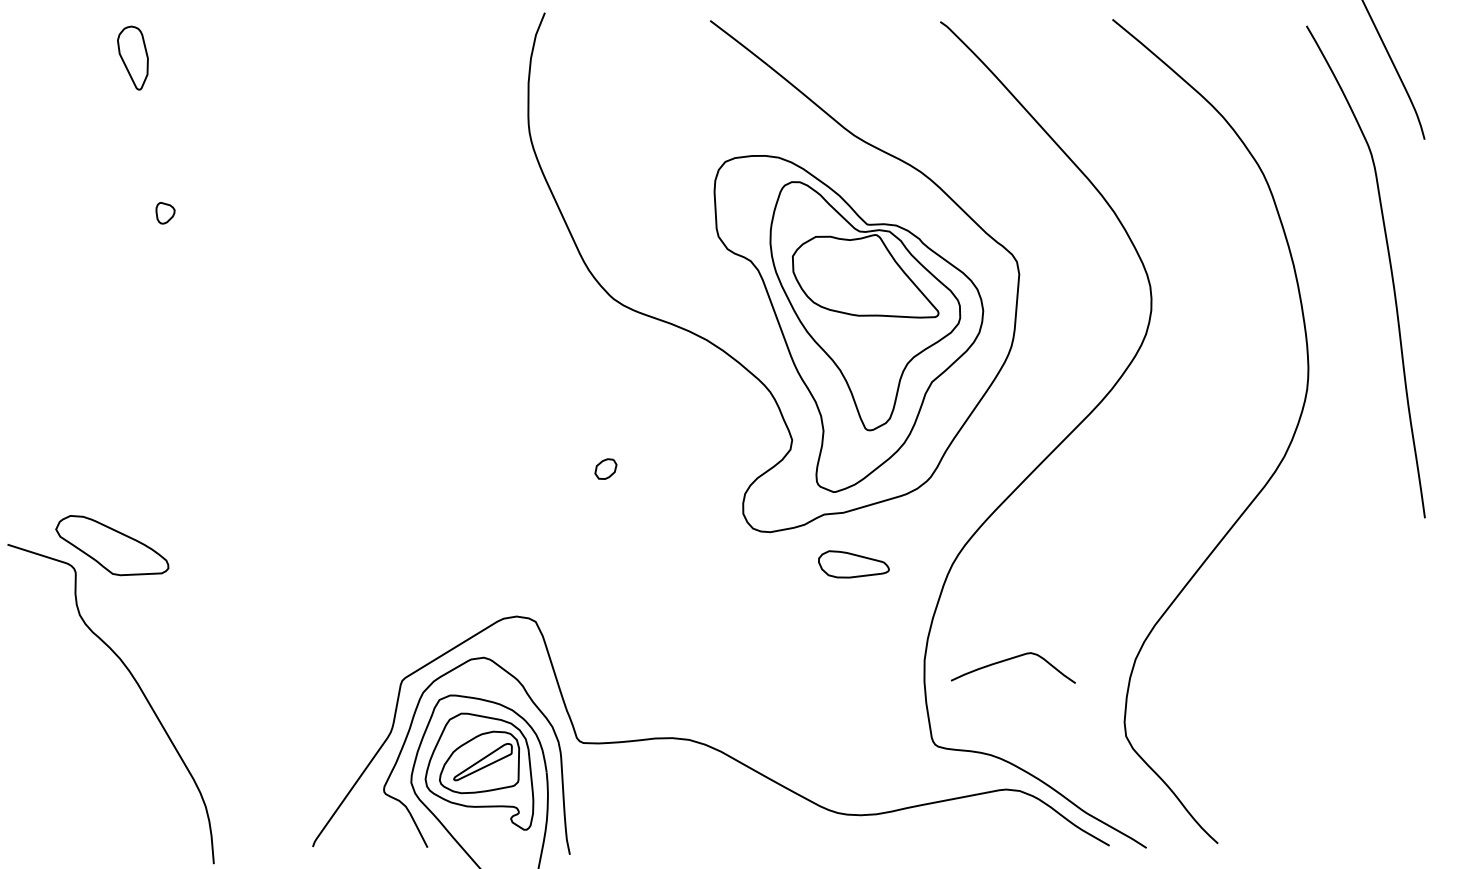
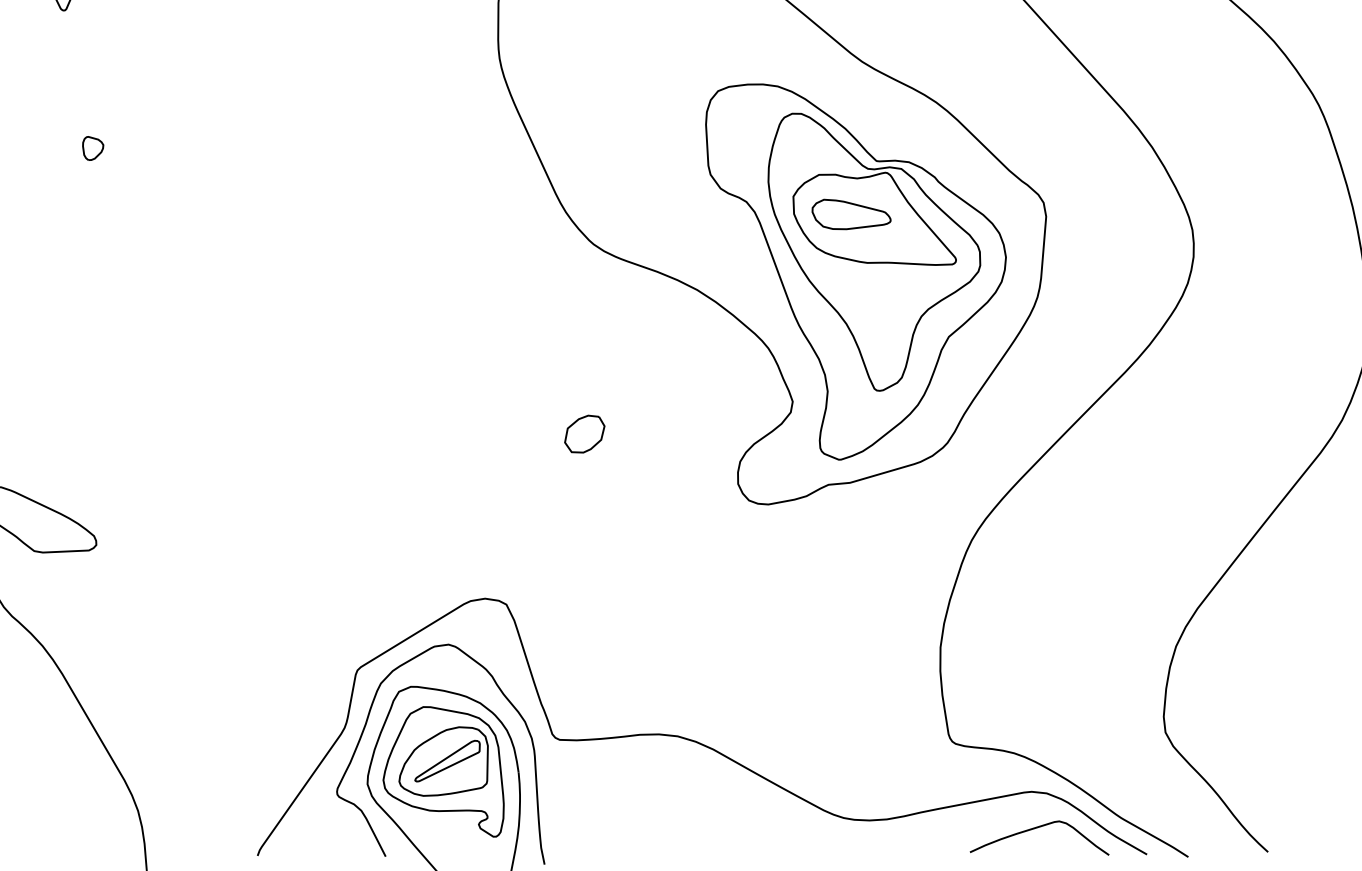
part: (605, 468) -> (584, 433), size x1.67
part: (853, 564) -> (851, 214), moved
curve: (1011, 659) -> (1037, 828), moved

